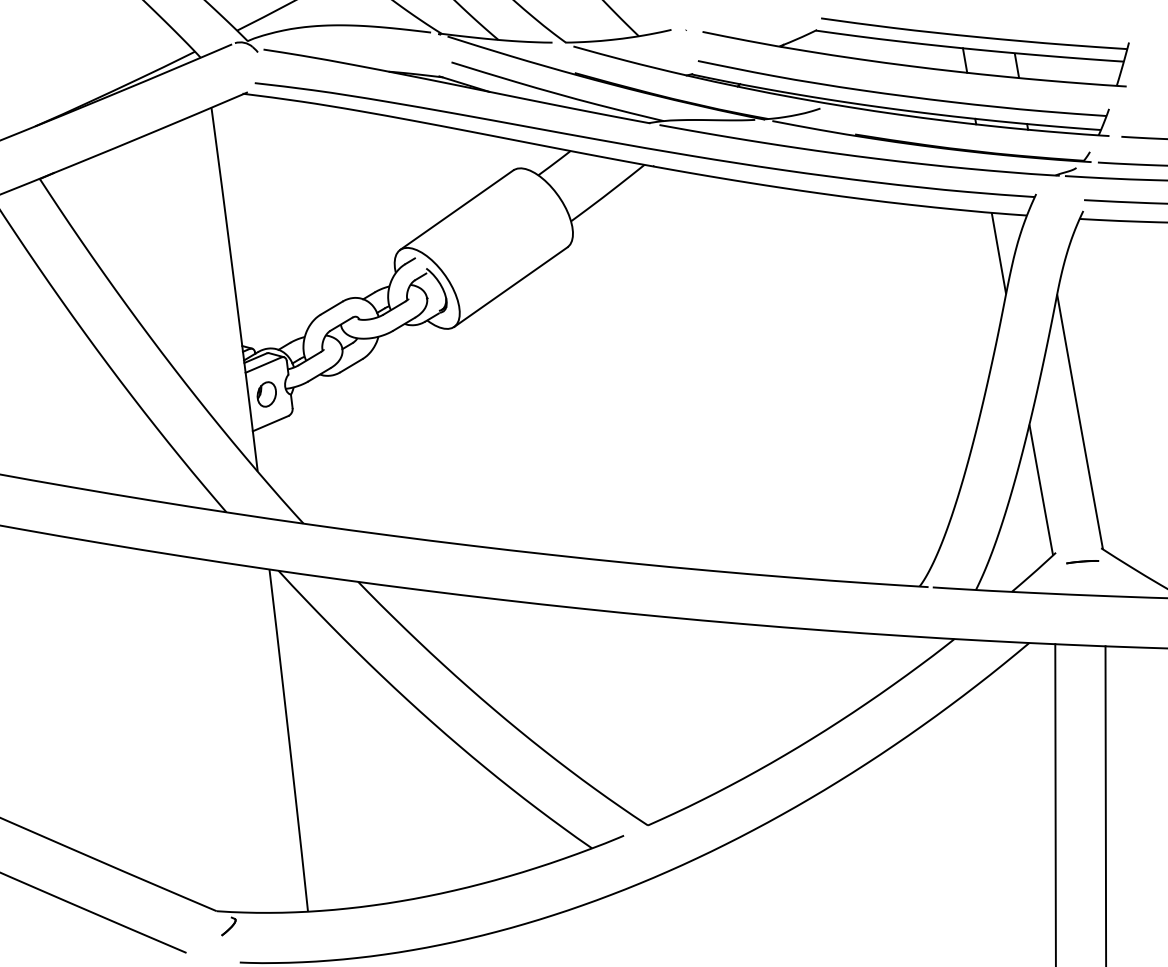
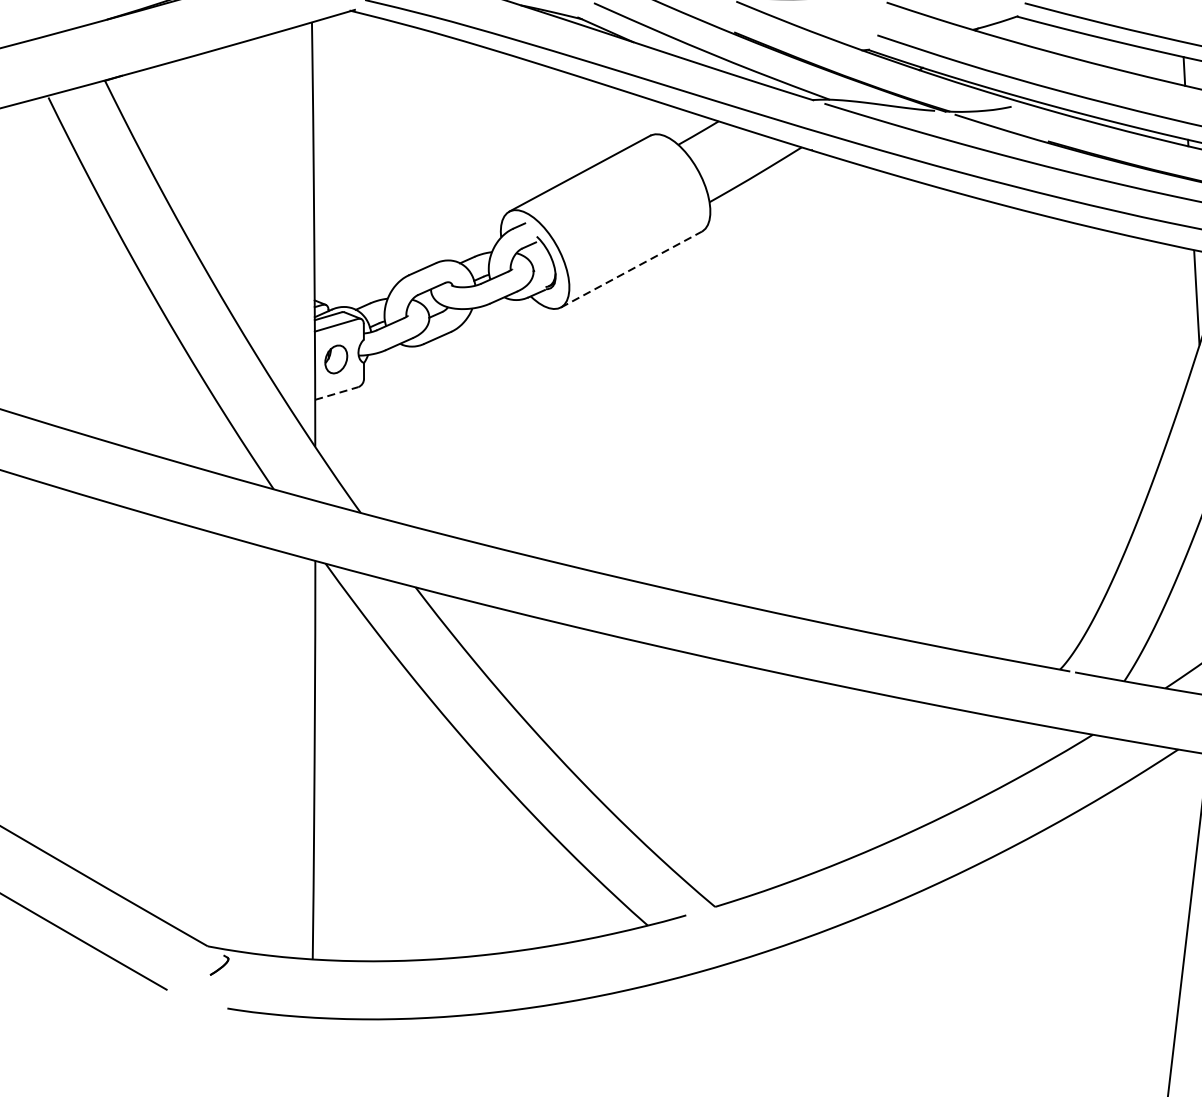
line: (511, 286) -> (632, 268), solid -> dashed
line: (270, 423) -> (336, 393), solid -> dashed

